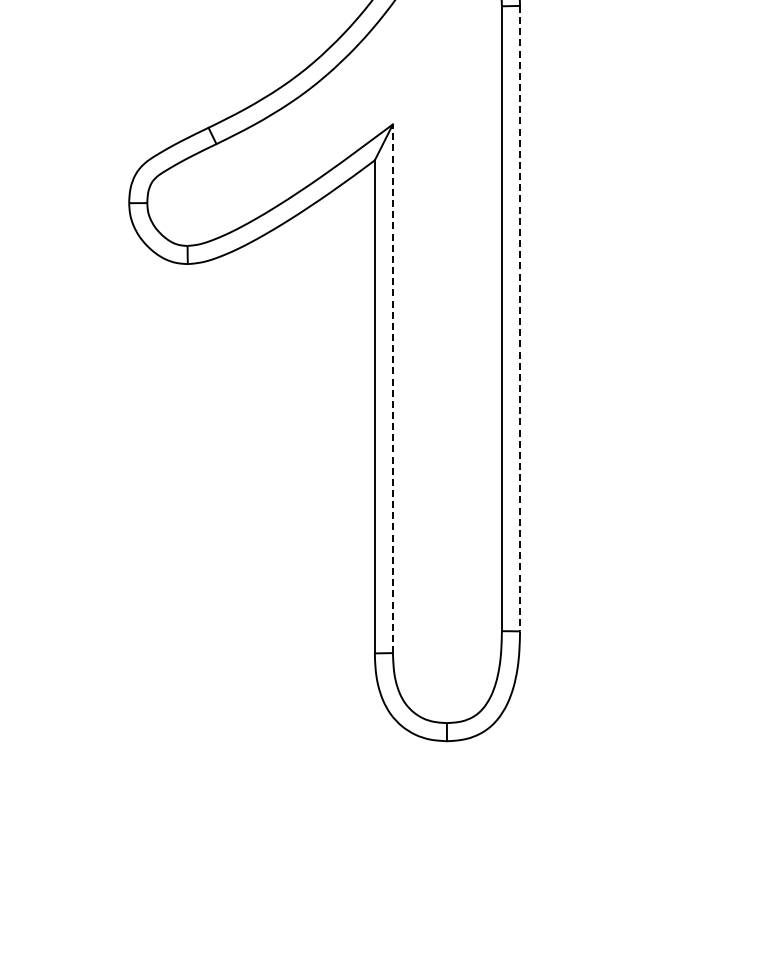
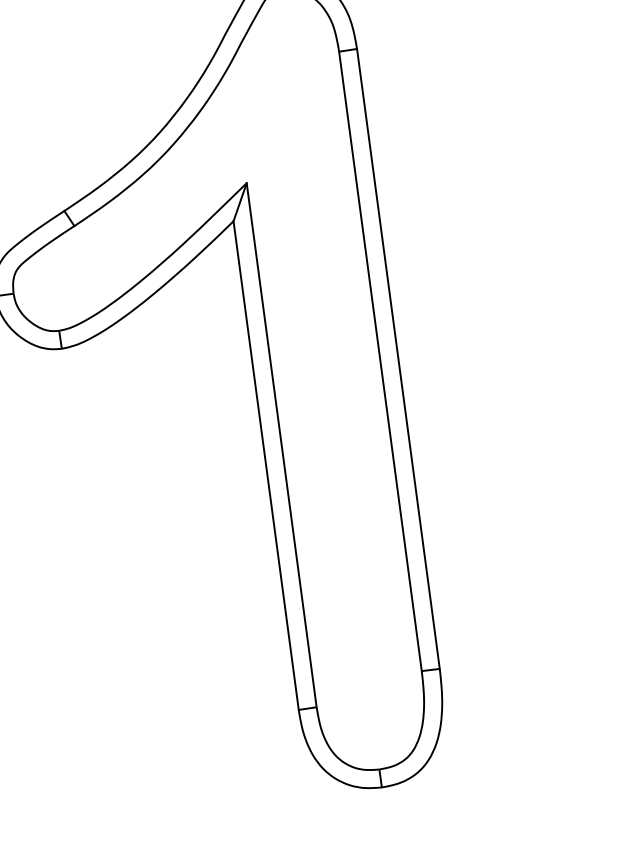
line: (520, 318) -> (398, 358), dashed -> solid
line: (392, 388) -> (281, 445), dashed -> solid

